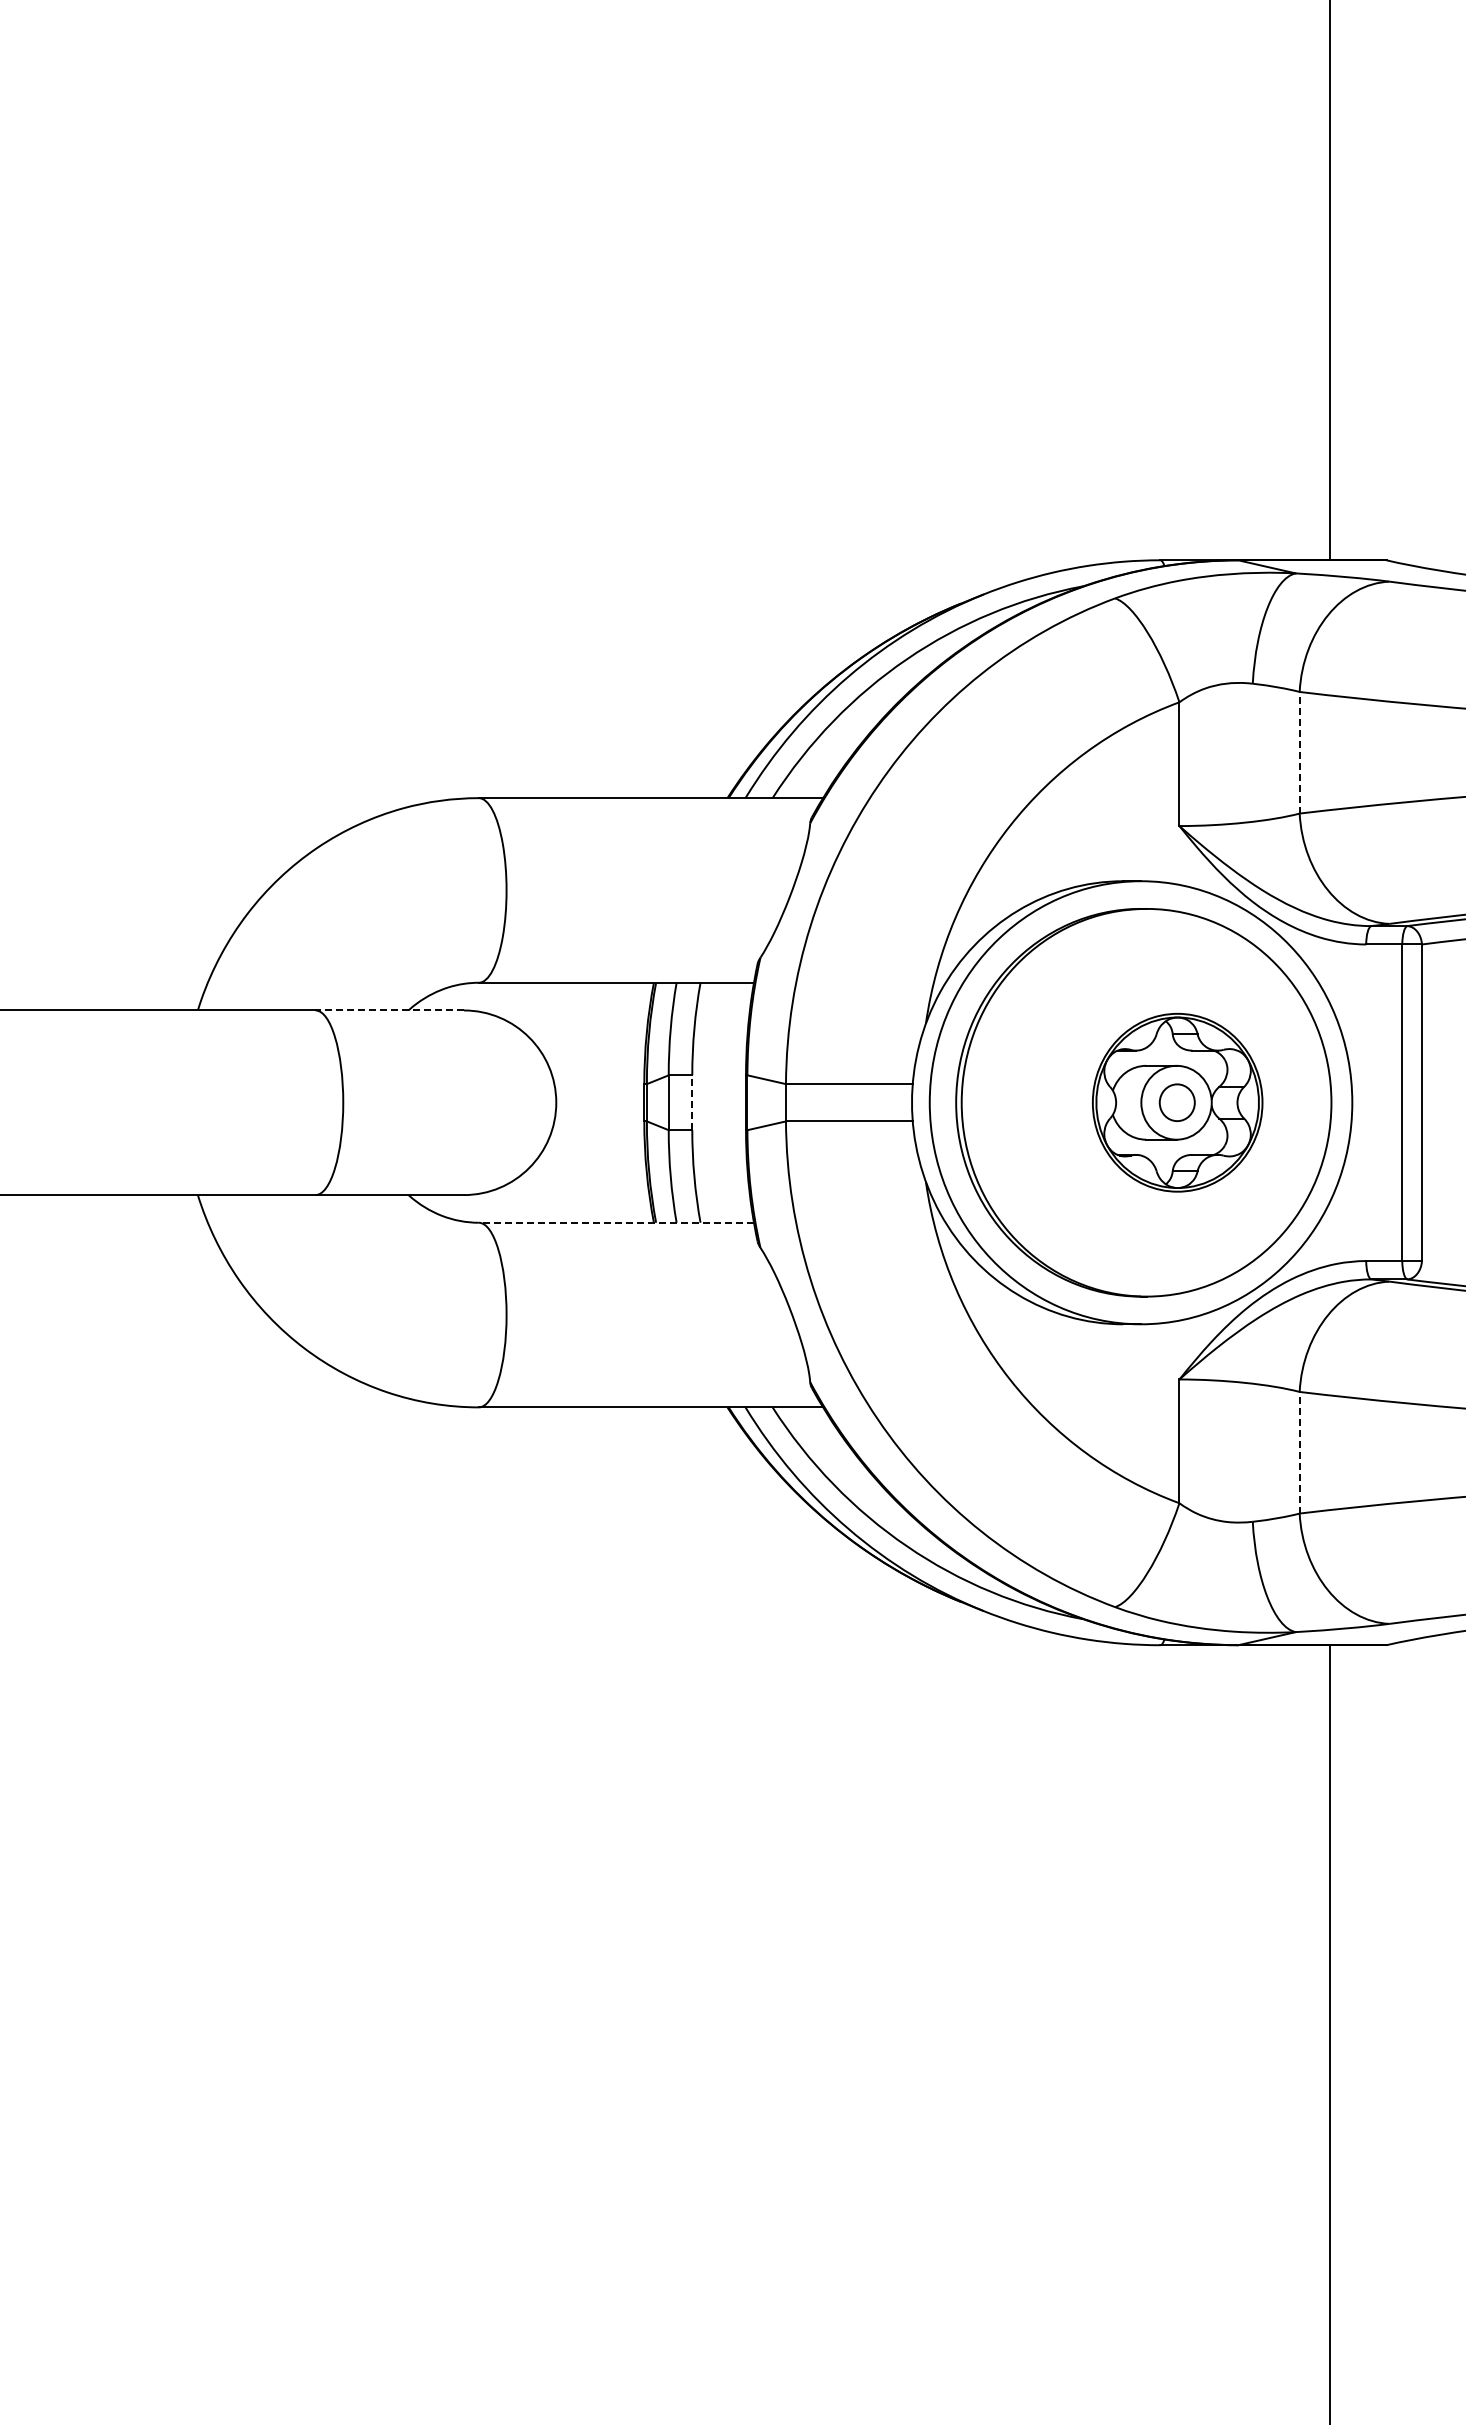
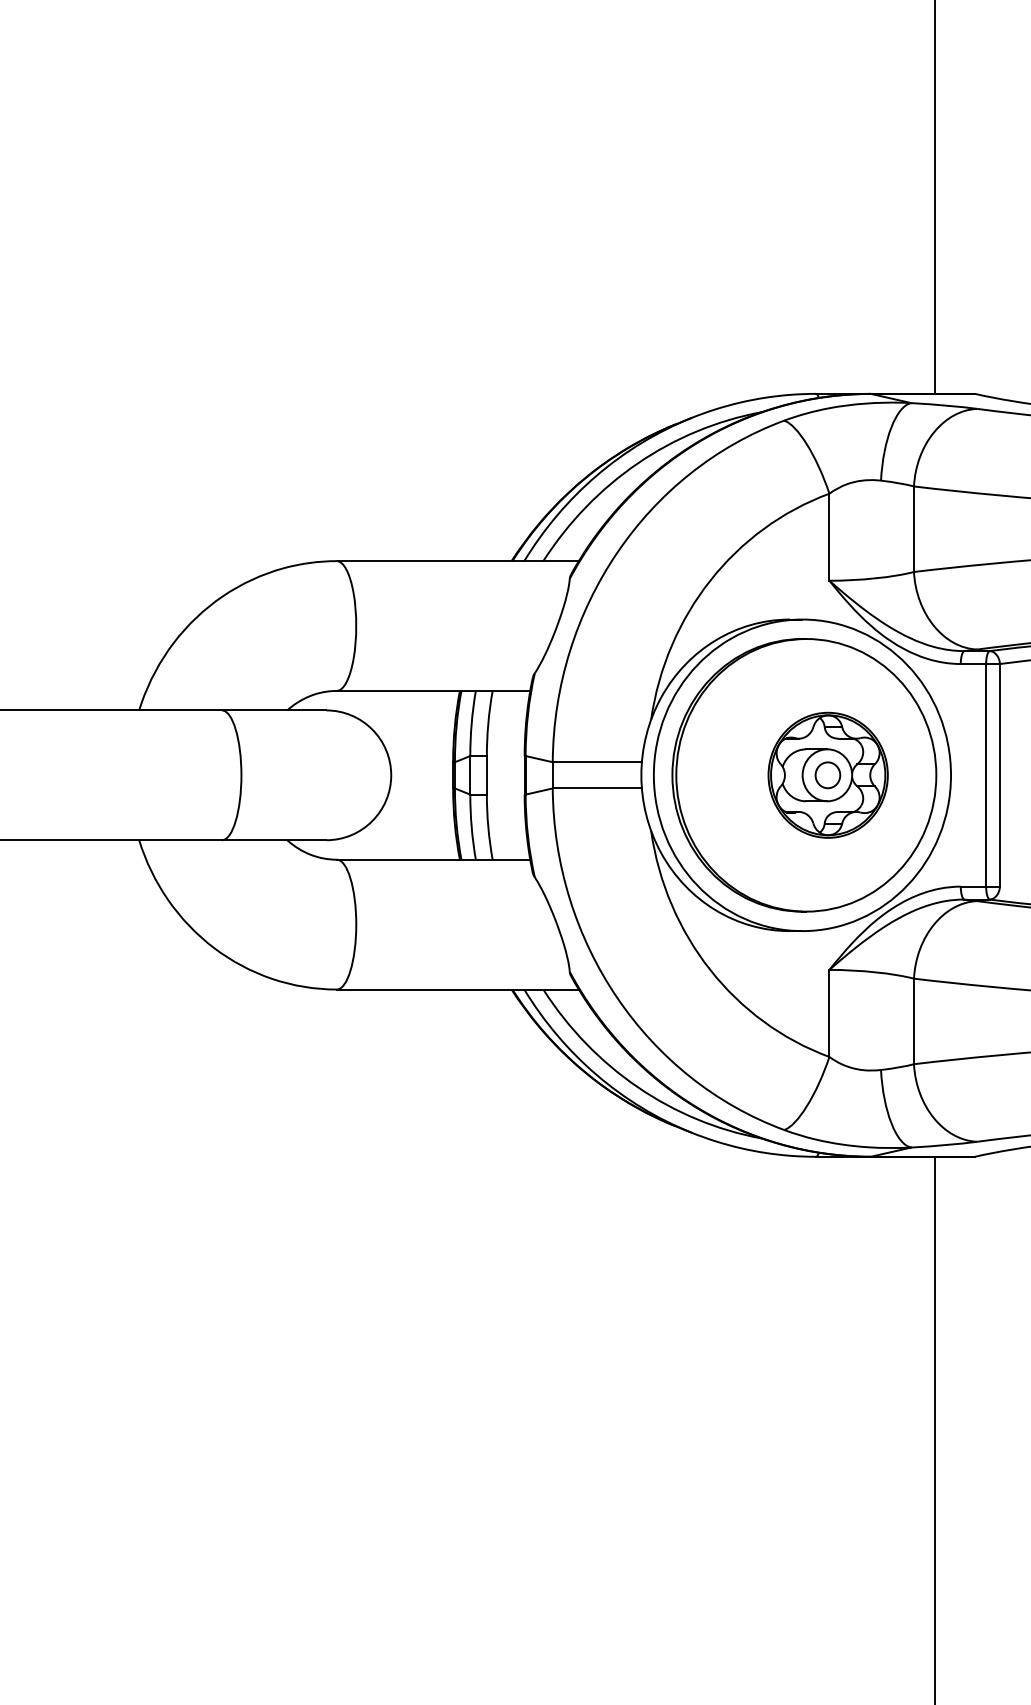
line: (1299, 752) -> (913, 529), dashed -> solid
line: (389, 1010) -> (273, 710), dashed -> solid
line: (692, 1102) -> (487, 775), dashed -> solid
line: (616, 1222) -> (433, 859), dashed -> solid
line: (1299, 1452) -> (913, 1021), dashed -> solid

